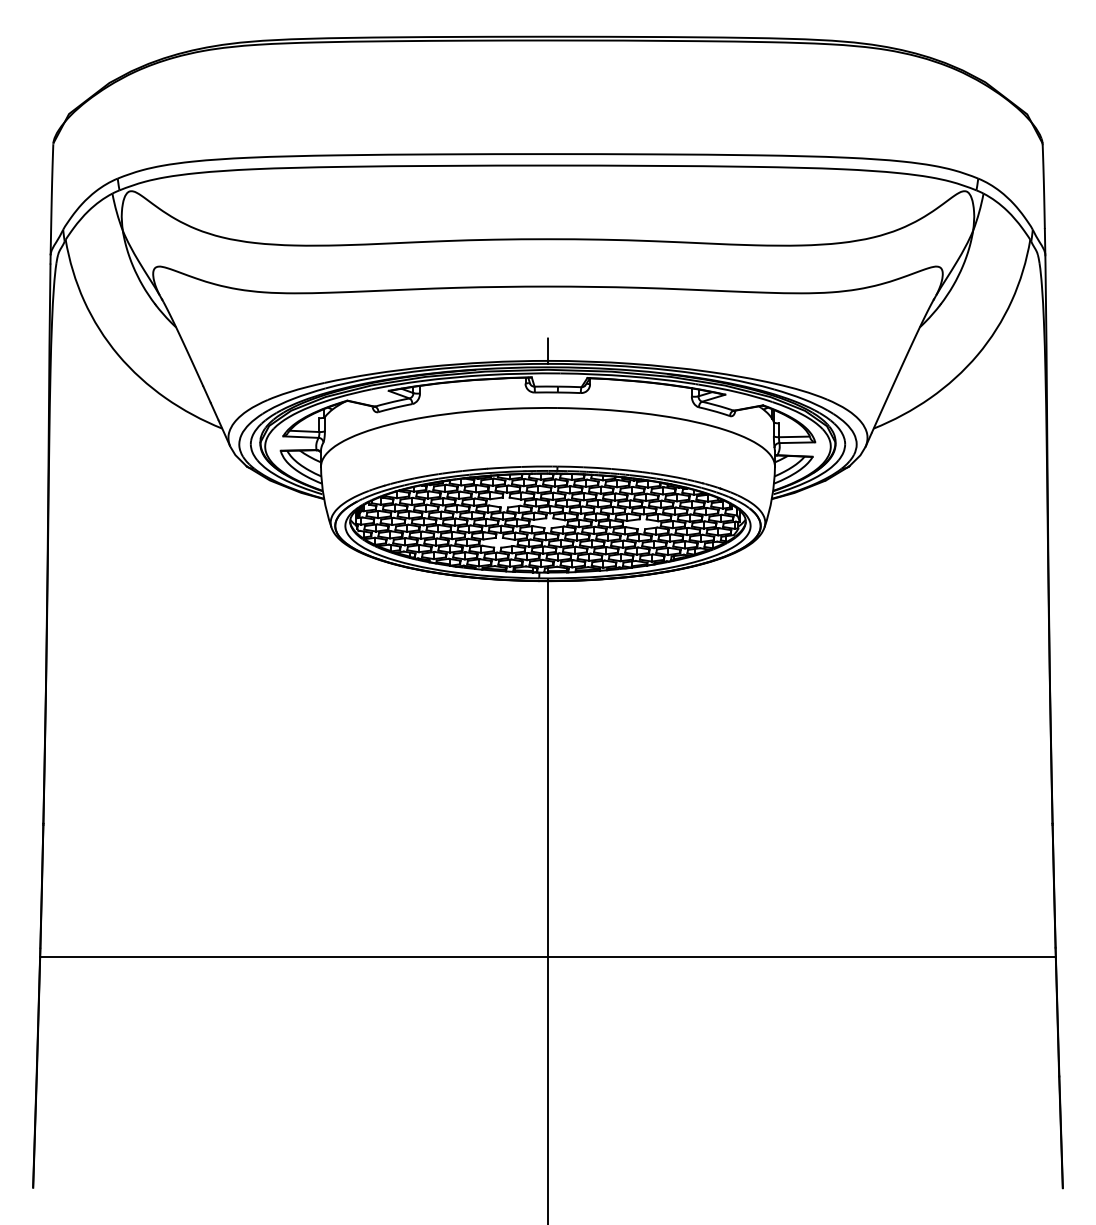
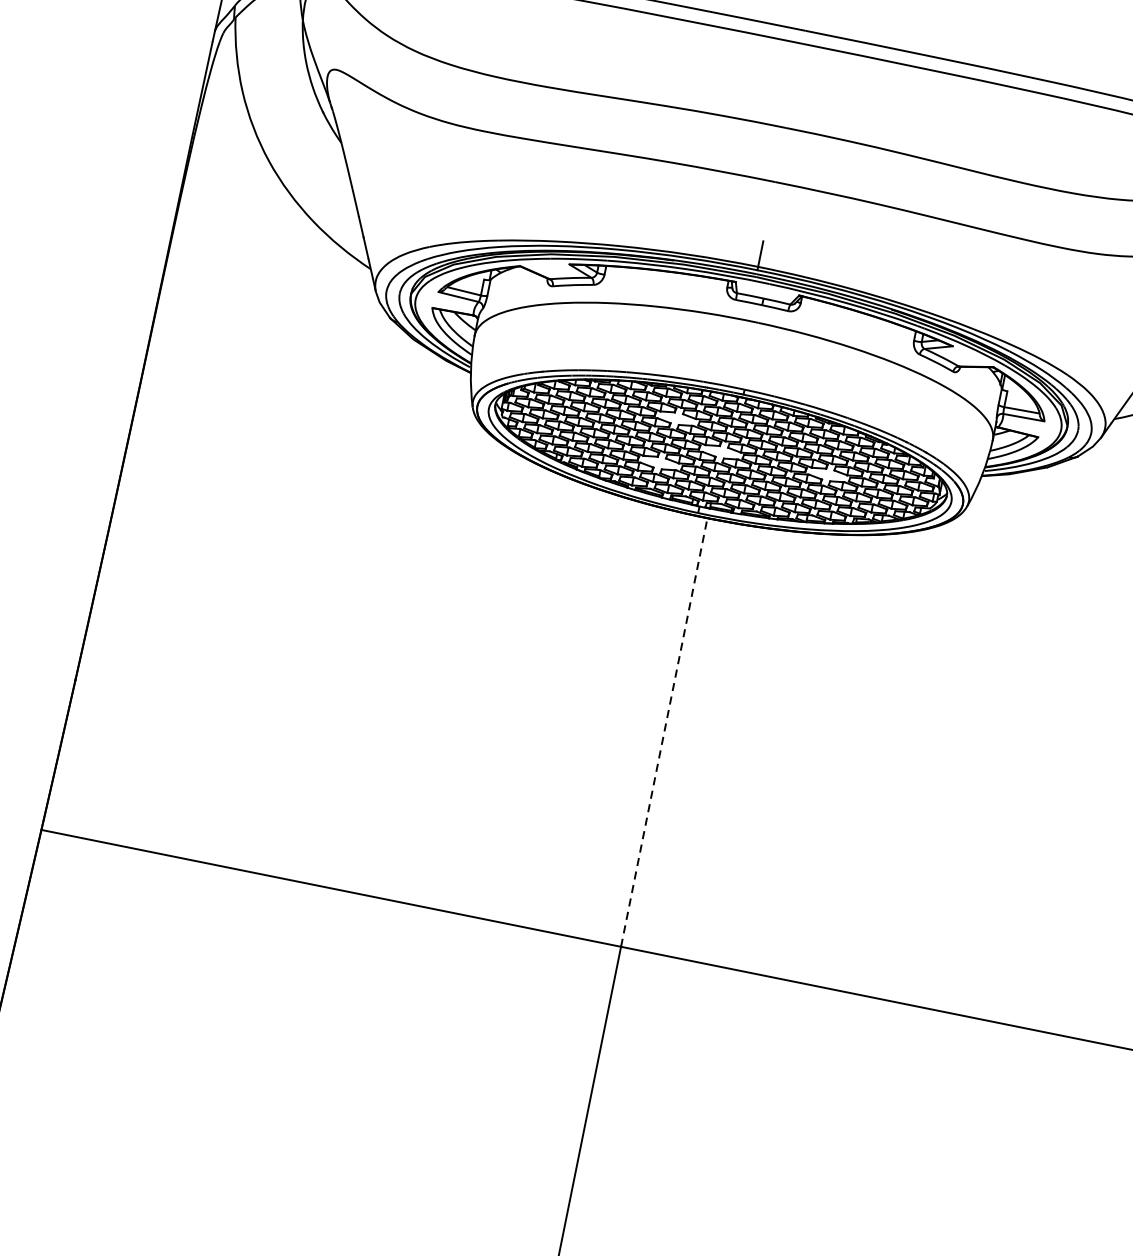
line: (548, 767) -> (665, 731), solid -> dashed

